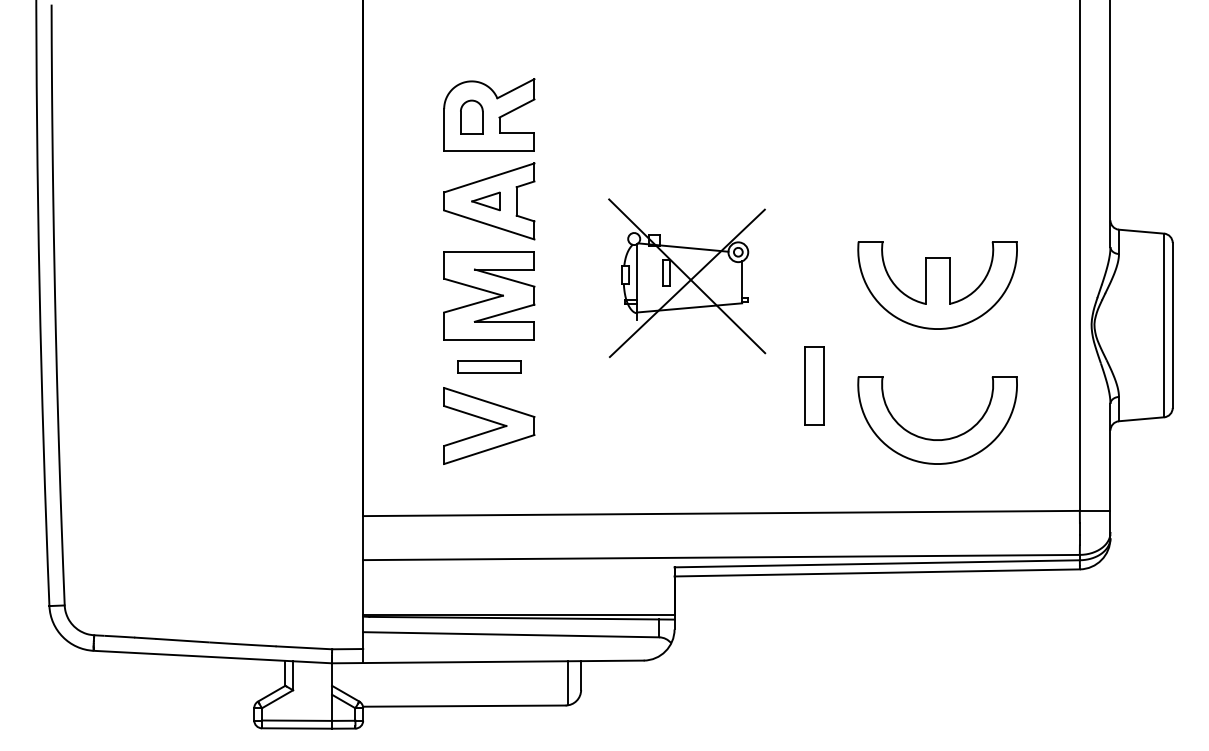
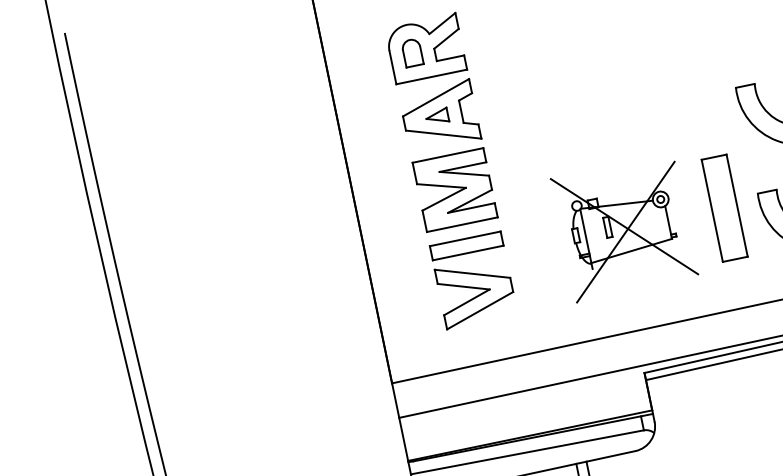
part: (687, 277) -> (624, 227), moved
part: (488, 366) -> (466, 245), size x1.43
part: (814, 385) -> (724, 207), size x1.67

